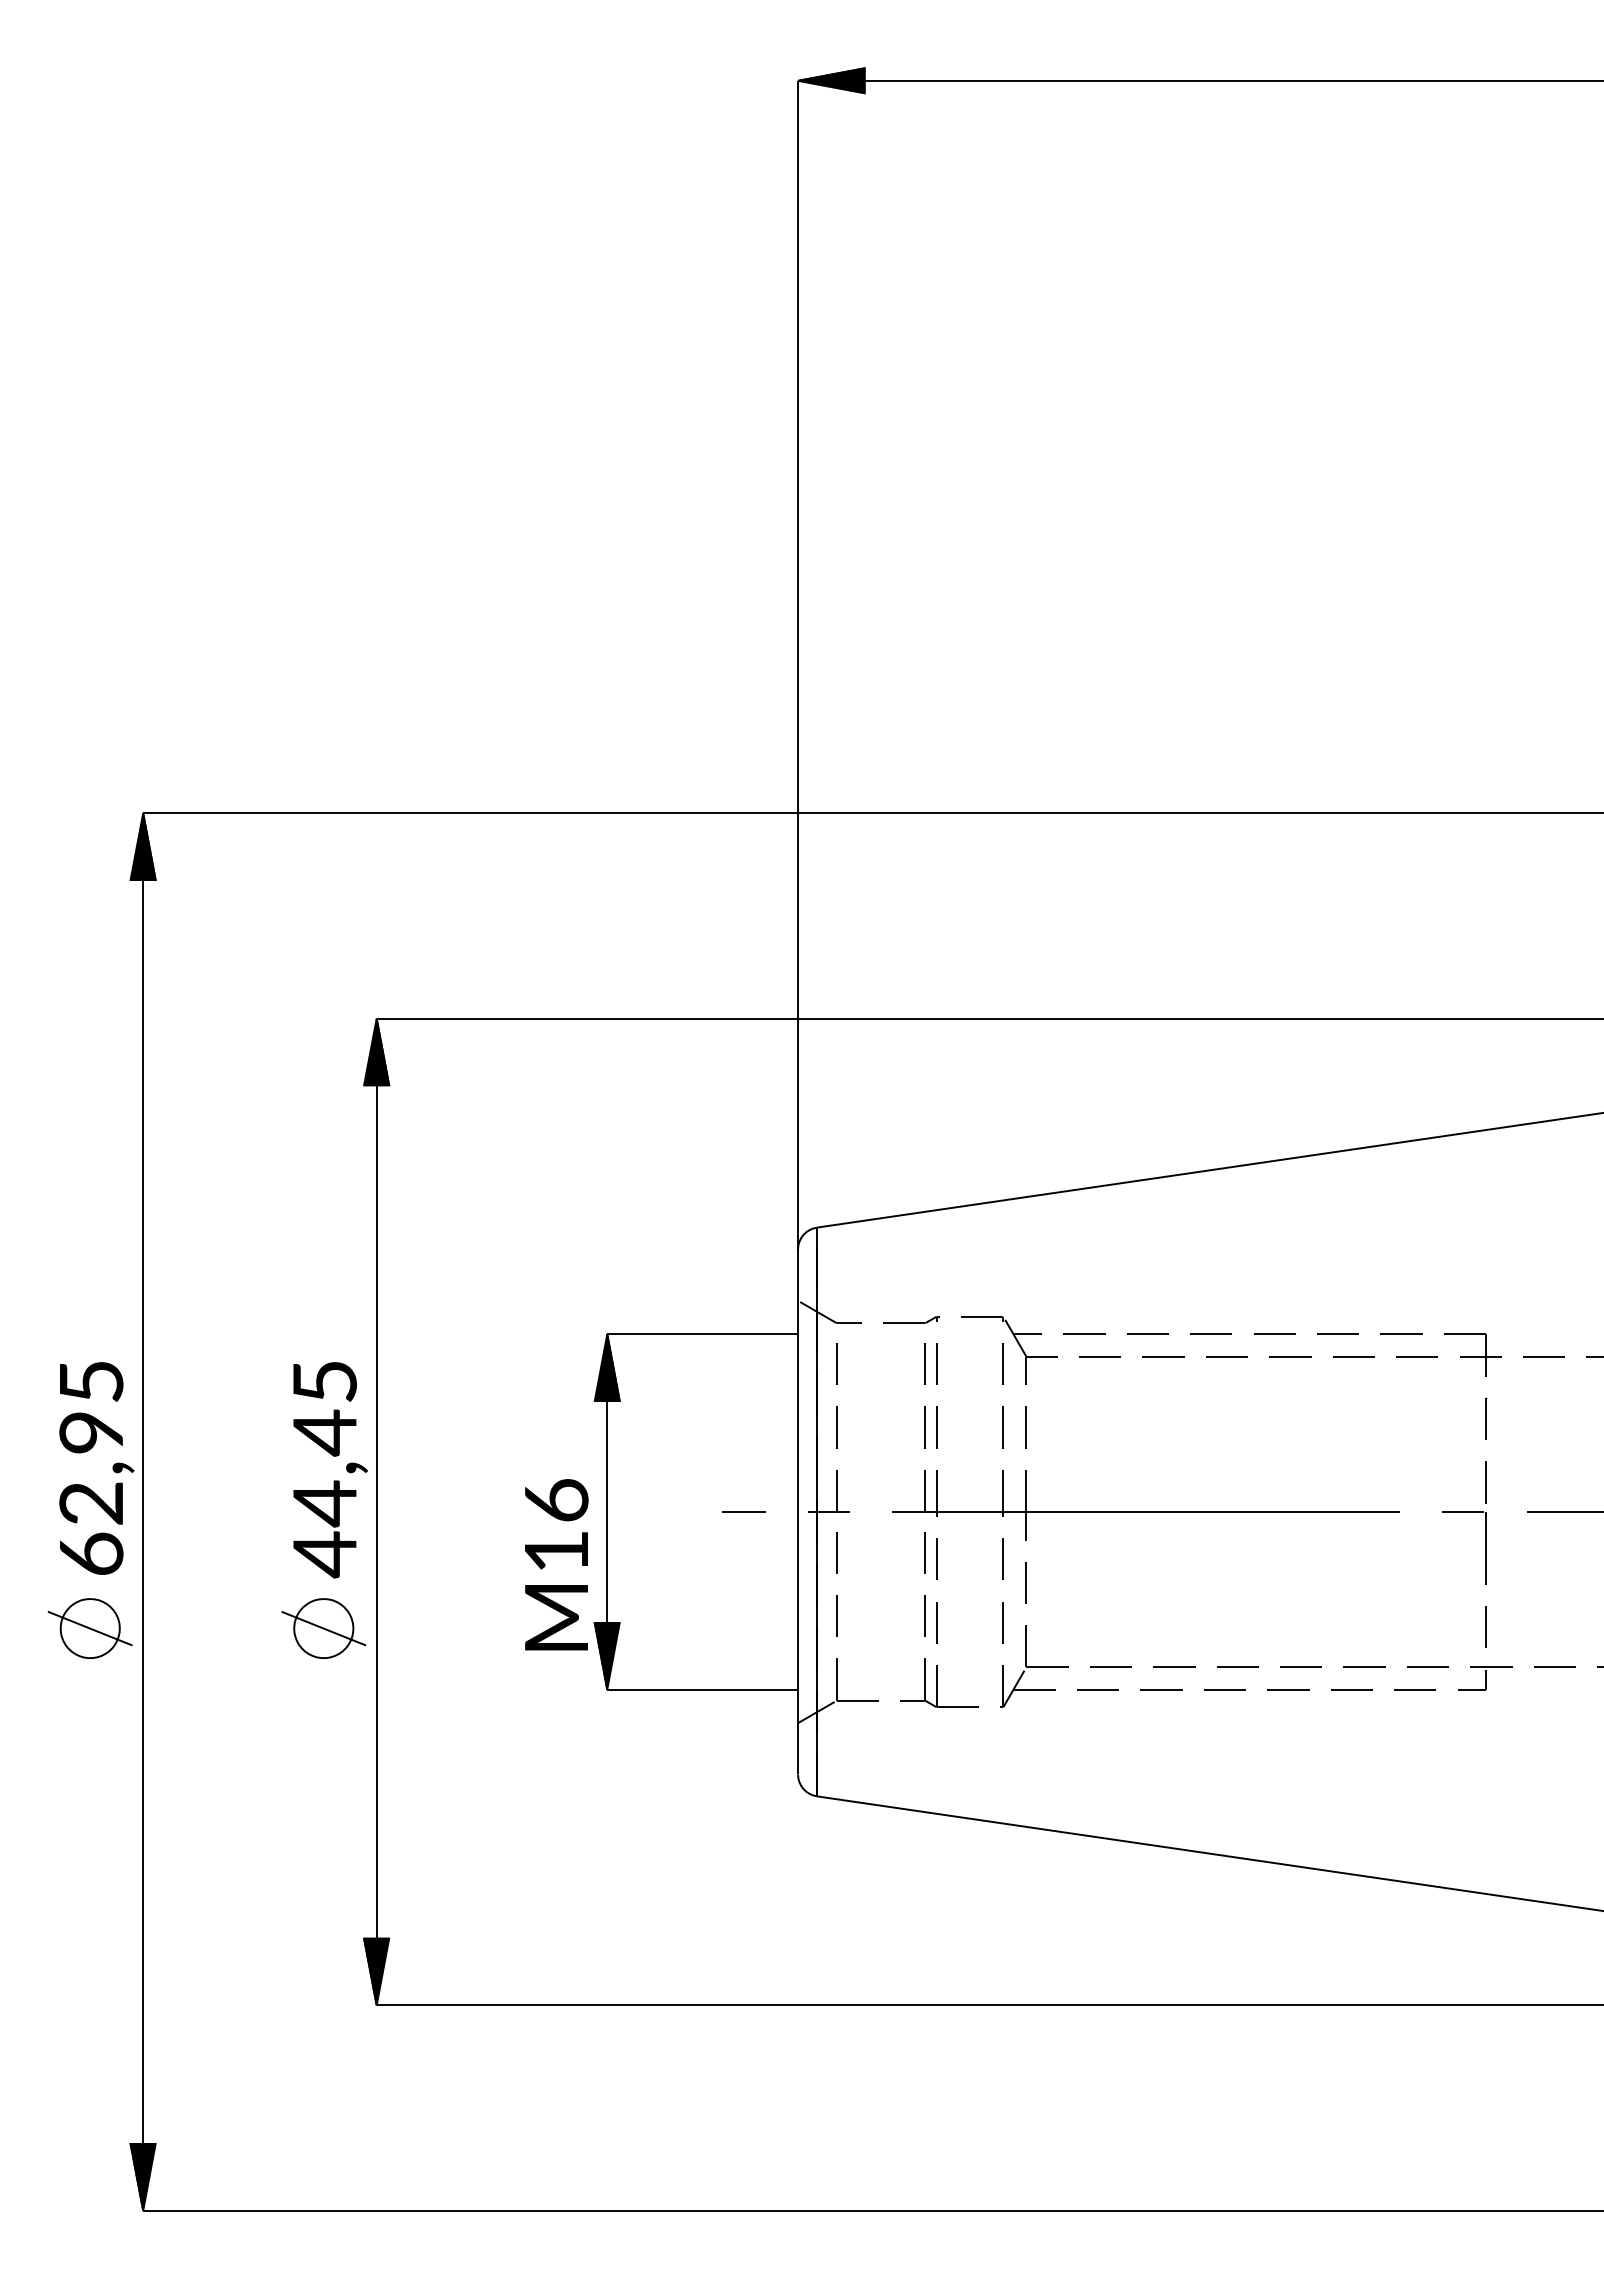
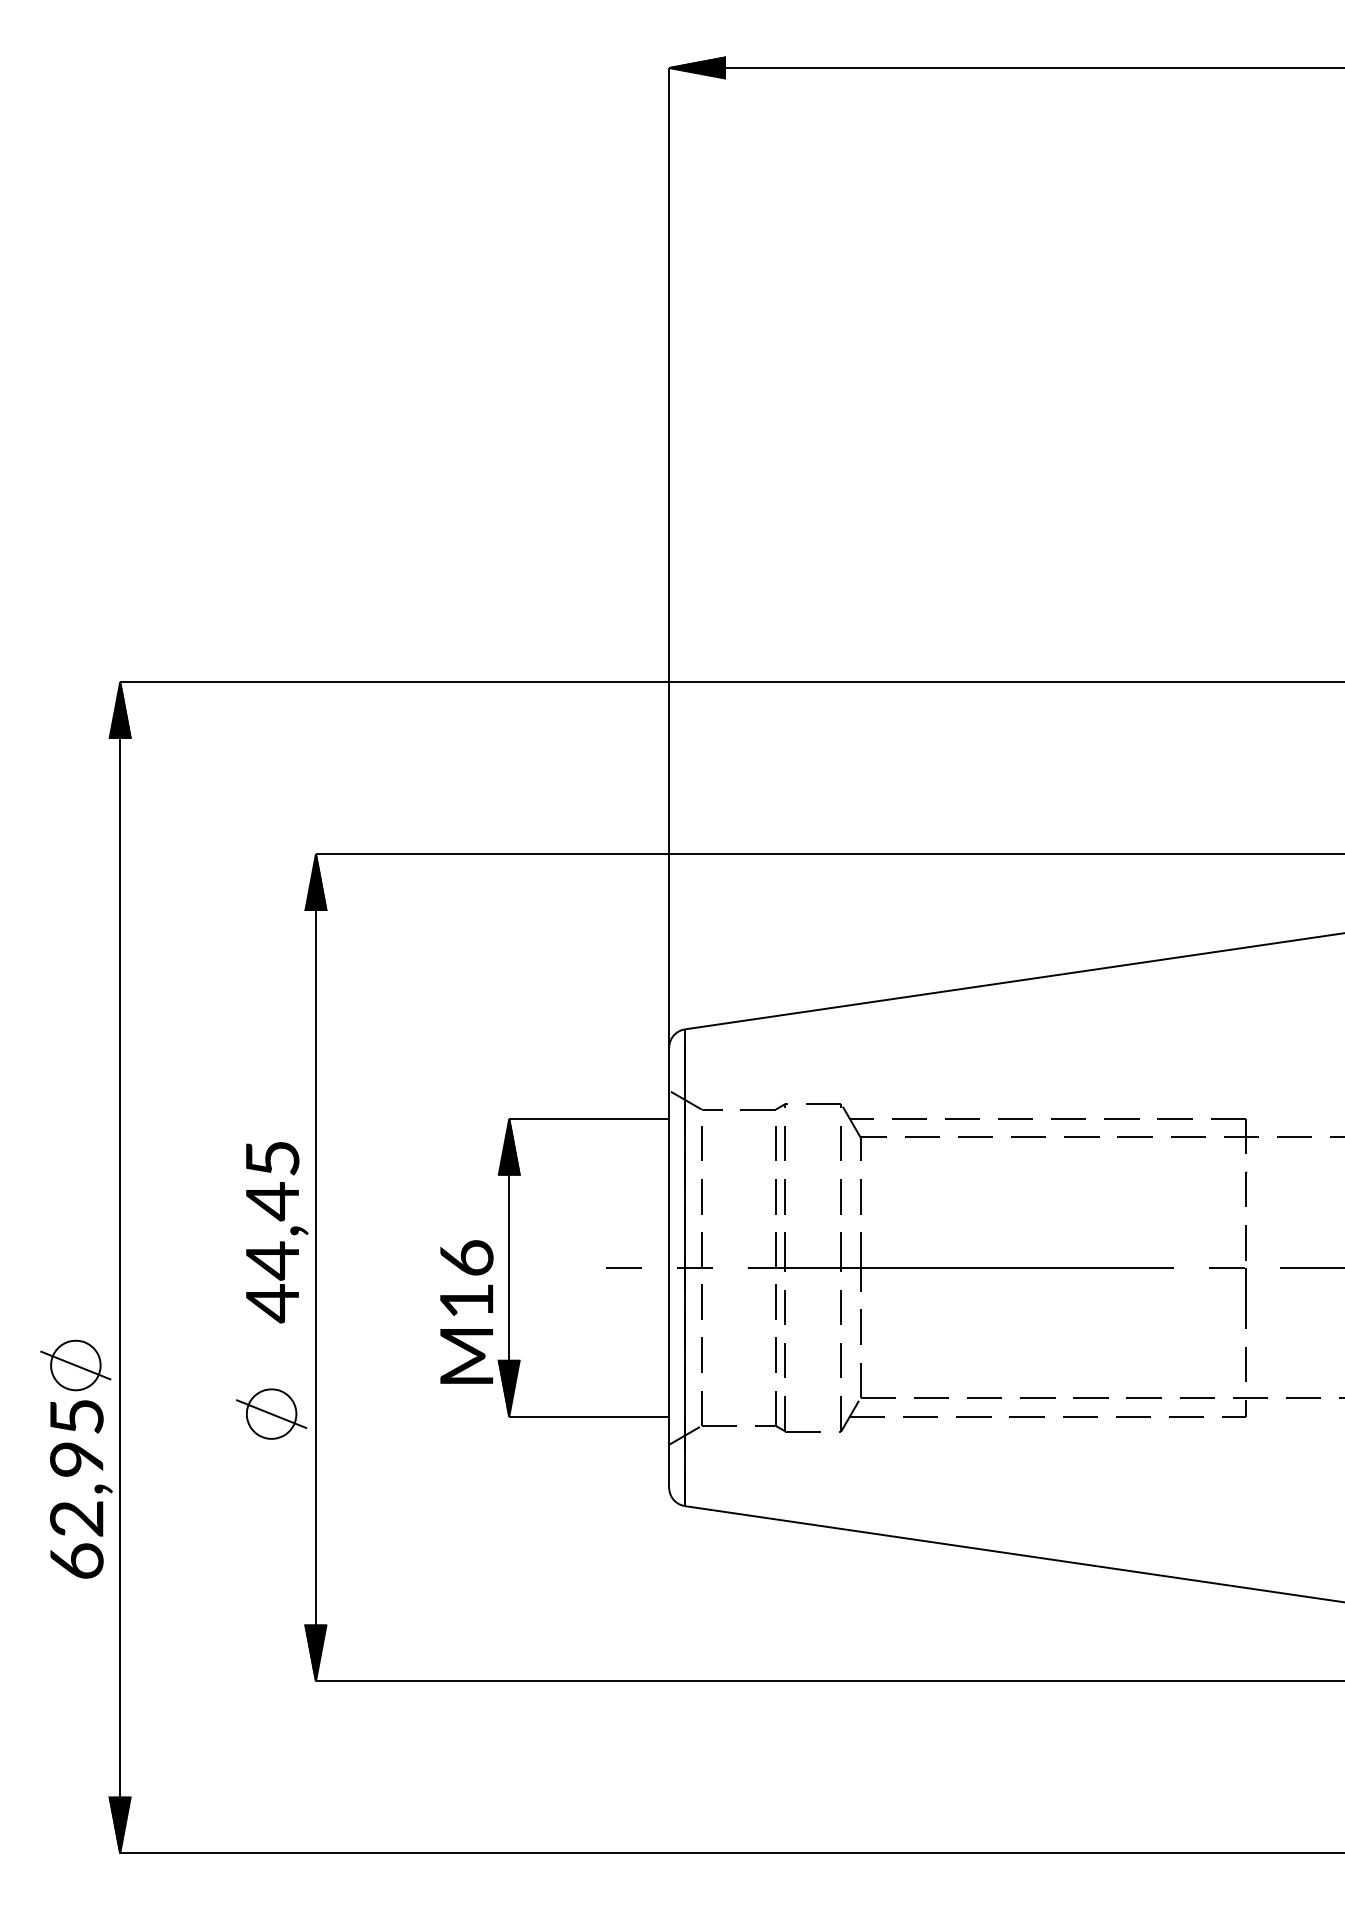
text: (96, 1468) -> (81, 1489), moved
part: (323, 1628) -> (271, 1414), moved

